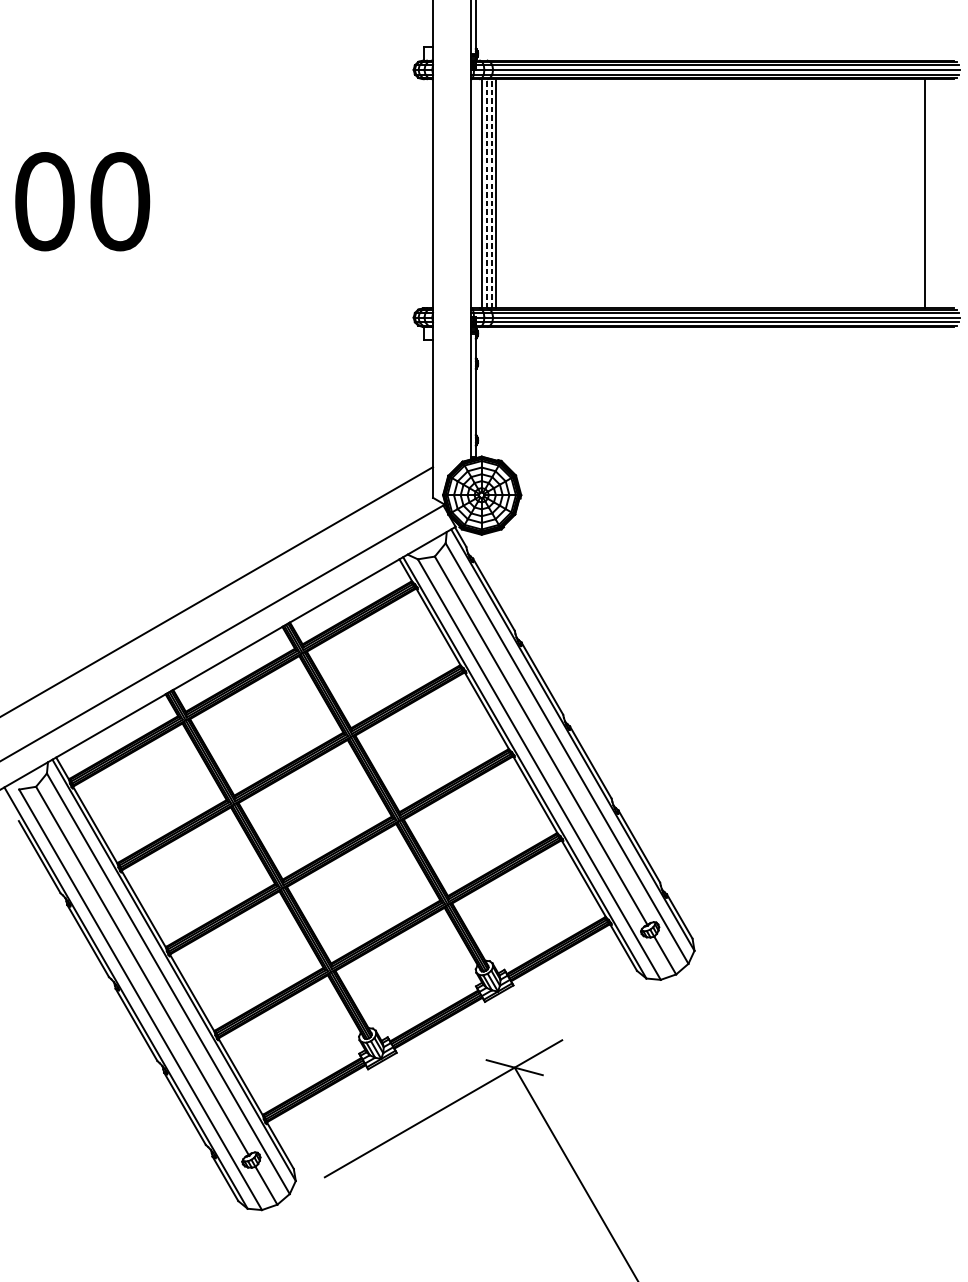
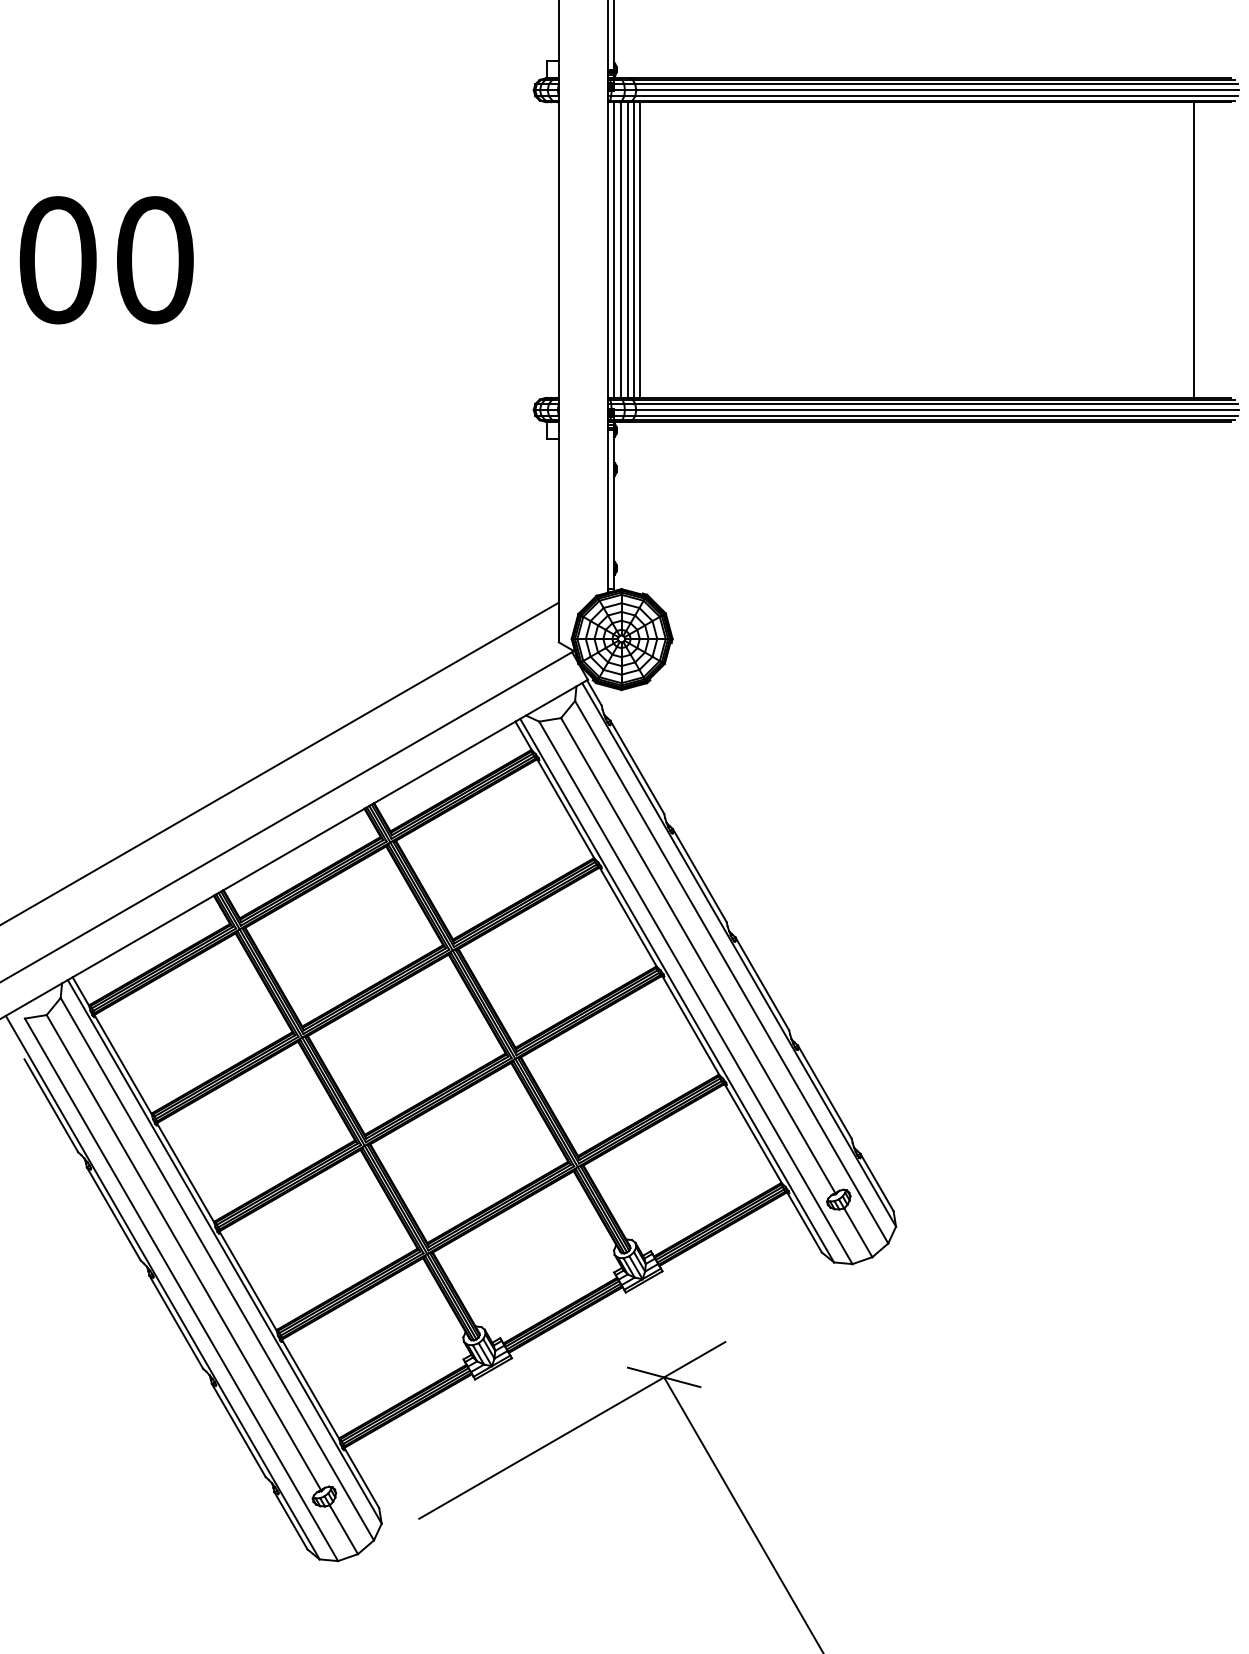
line: (476, 193) -> (614, 249), added
line: (487, 194) -> (628, 250), dashed -> solid
line: (491, 194) -> (634, 250), dashed -> solid

